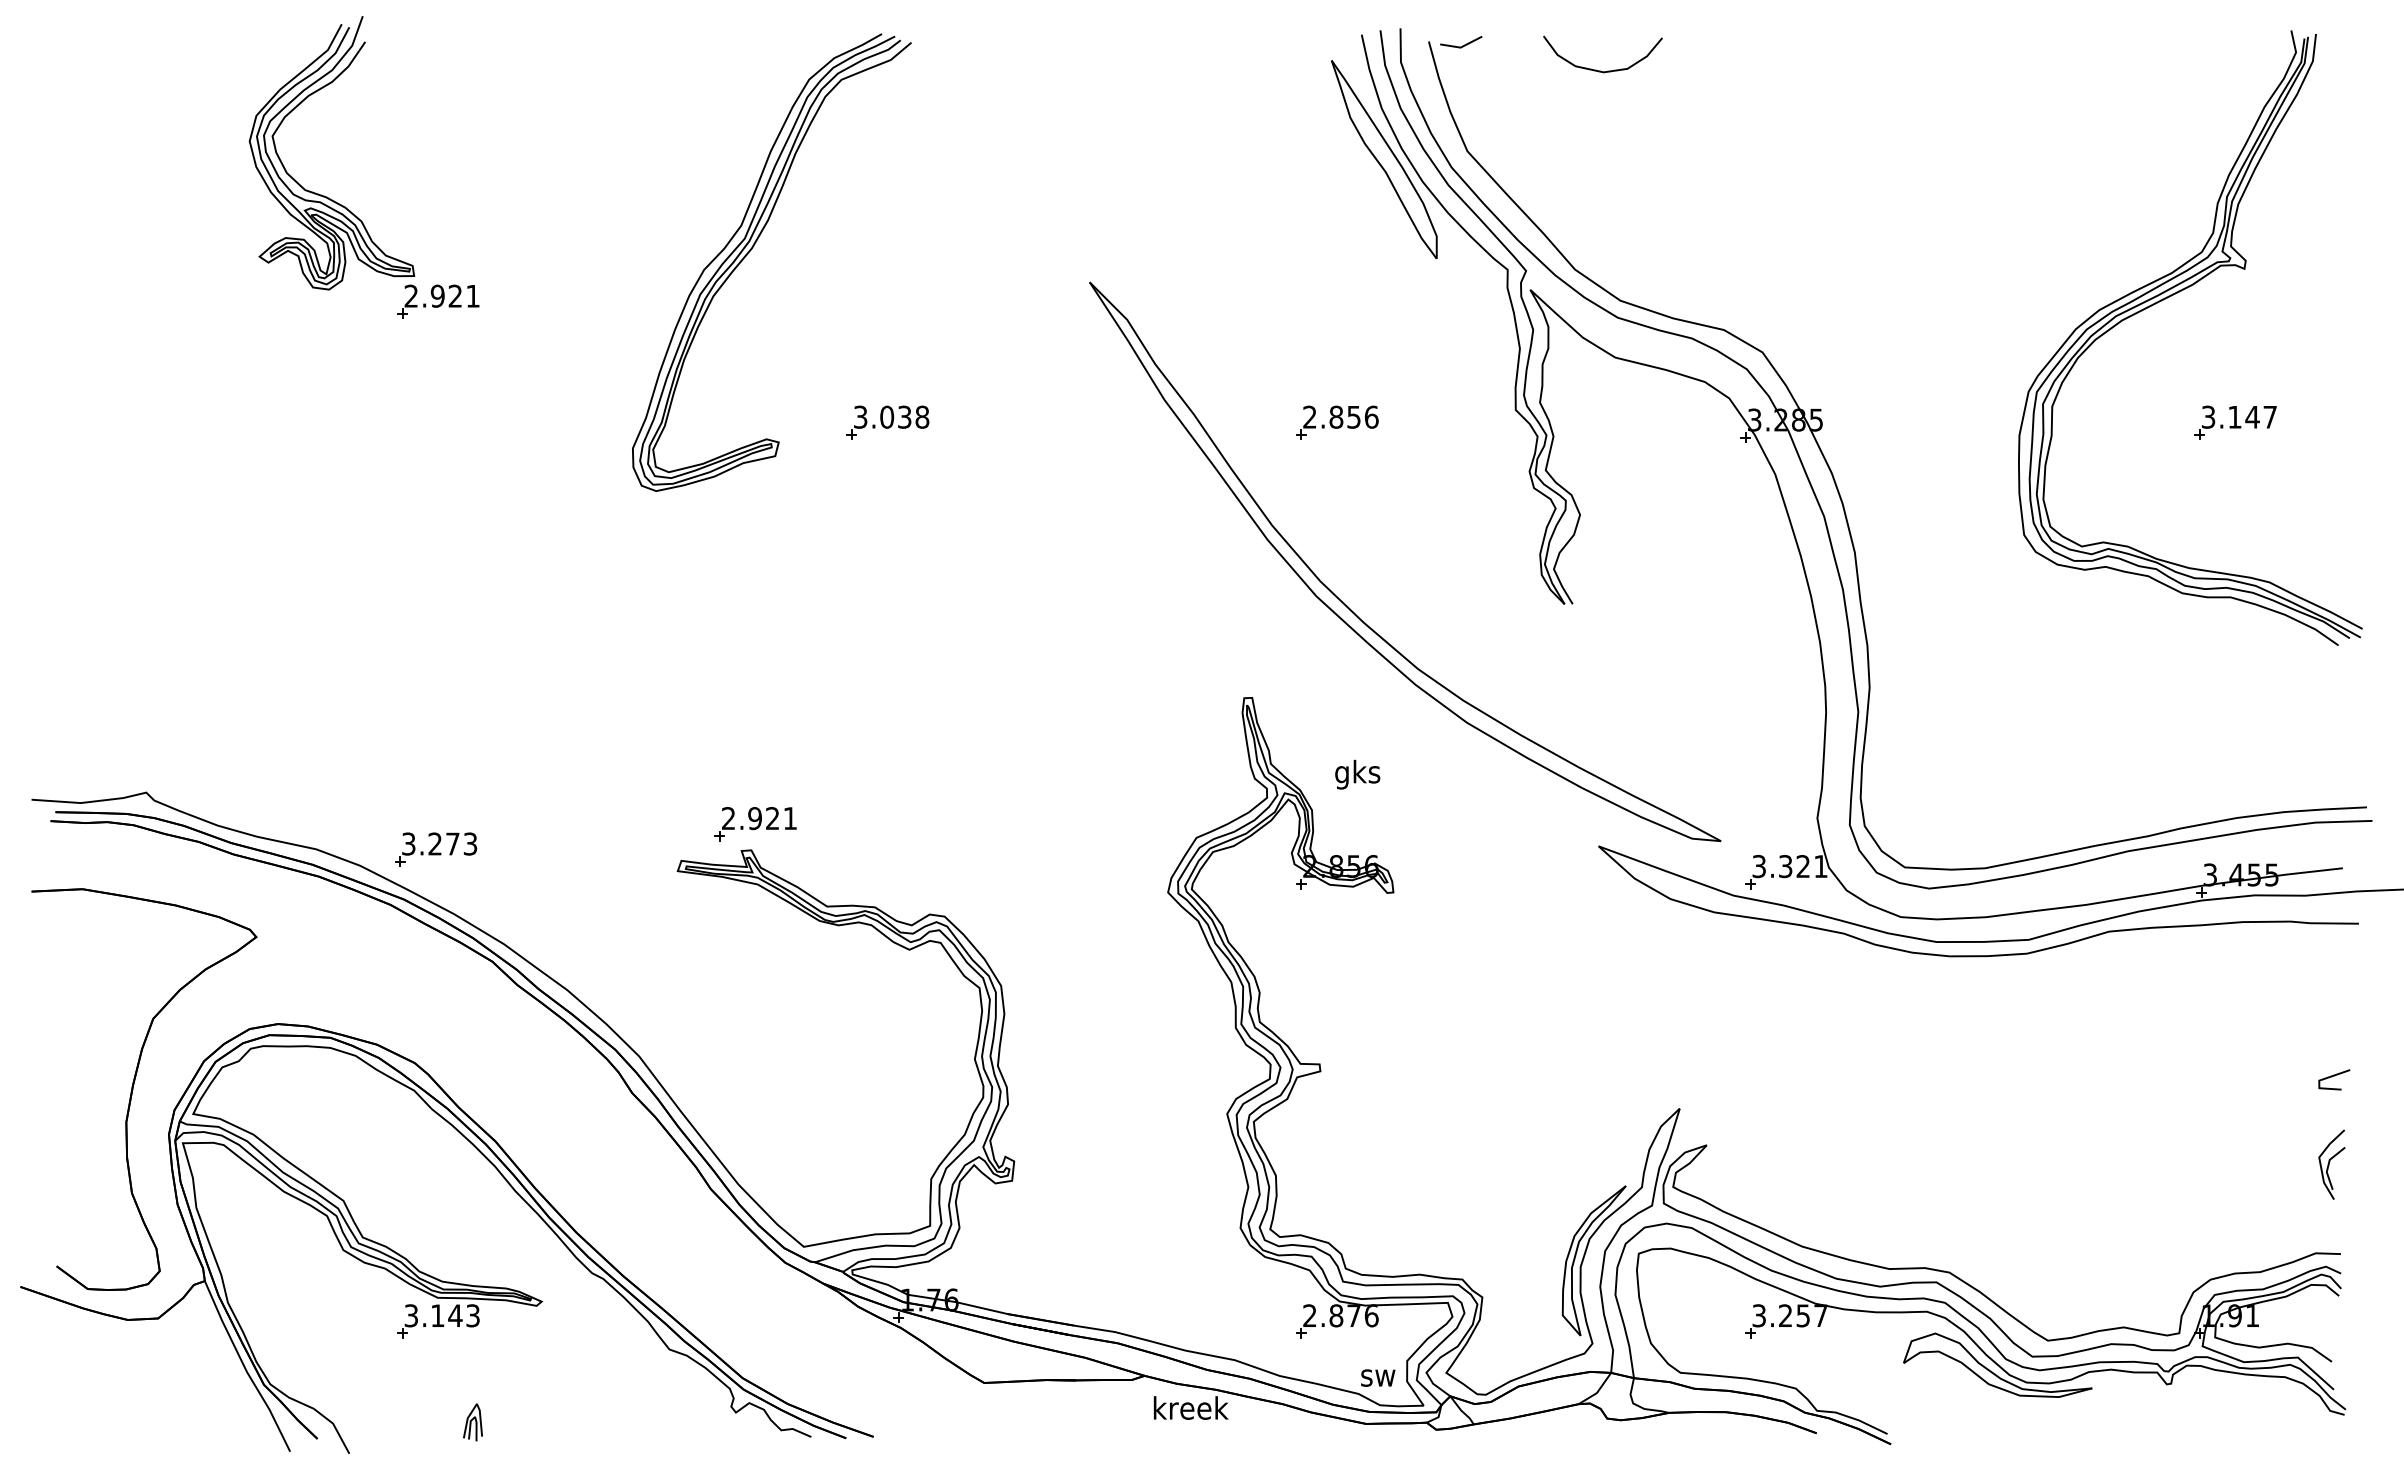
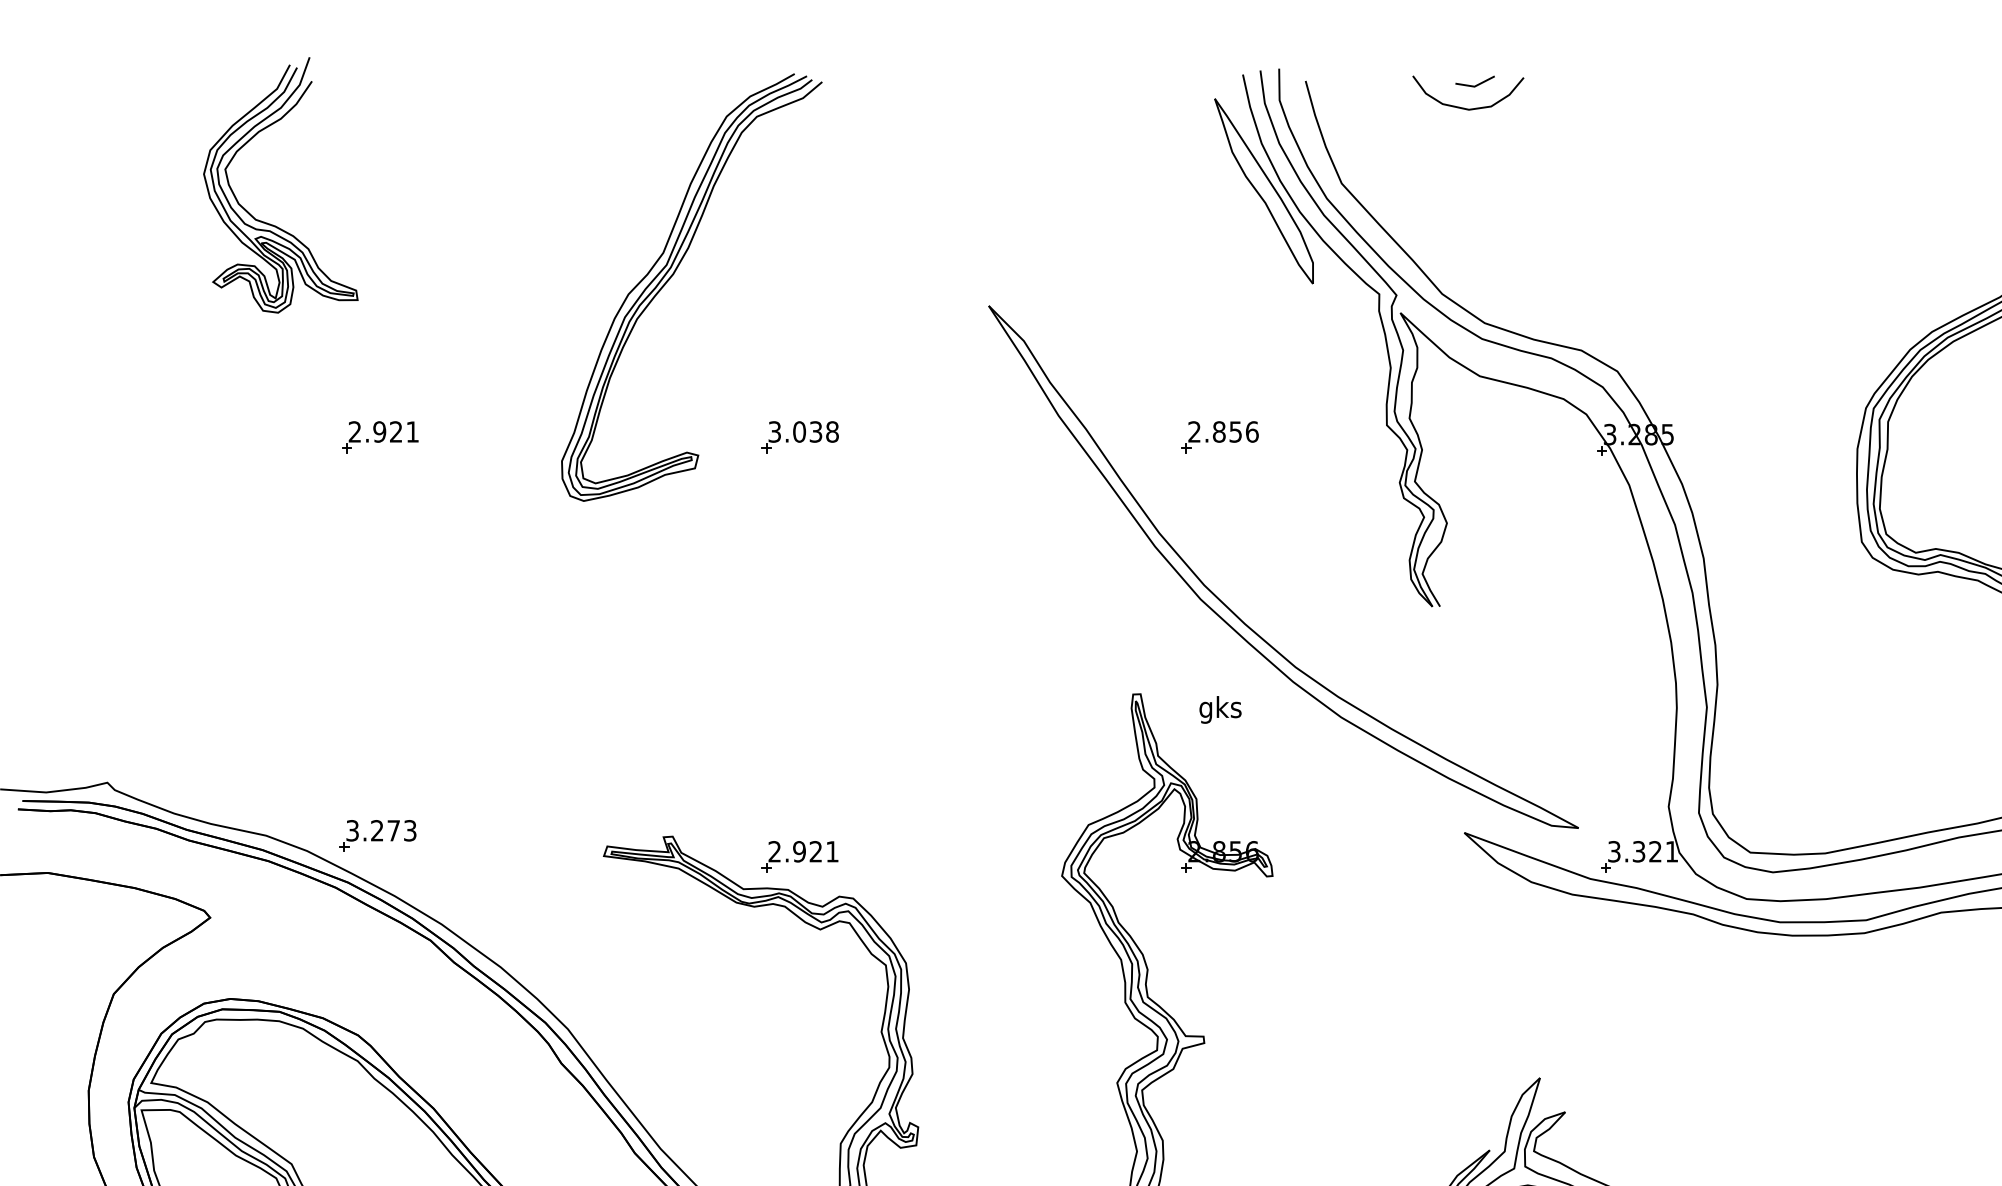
line: (1462, 45) -> (1476, 84), moved
part: (438, 301) -> (380, 436), moved
text: (1357, 774) -> (1220, 709), moved
part: (755, 824) -> (799, 857), moved

